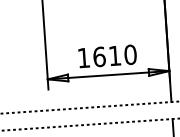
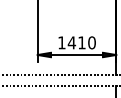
text: (98, 56) -> (71, 42), 1610 -> 1410

